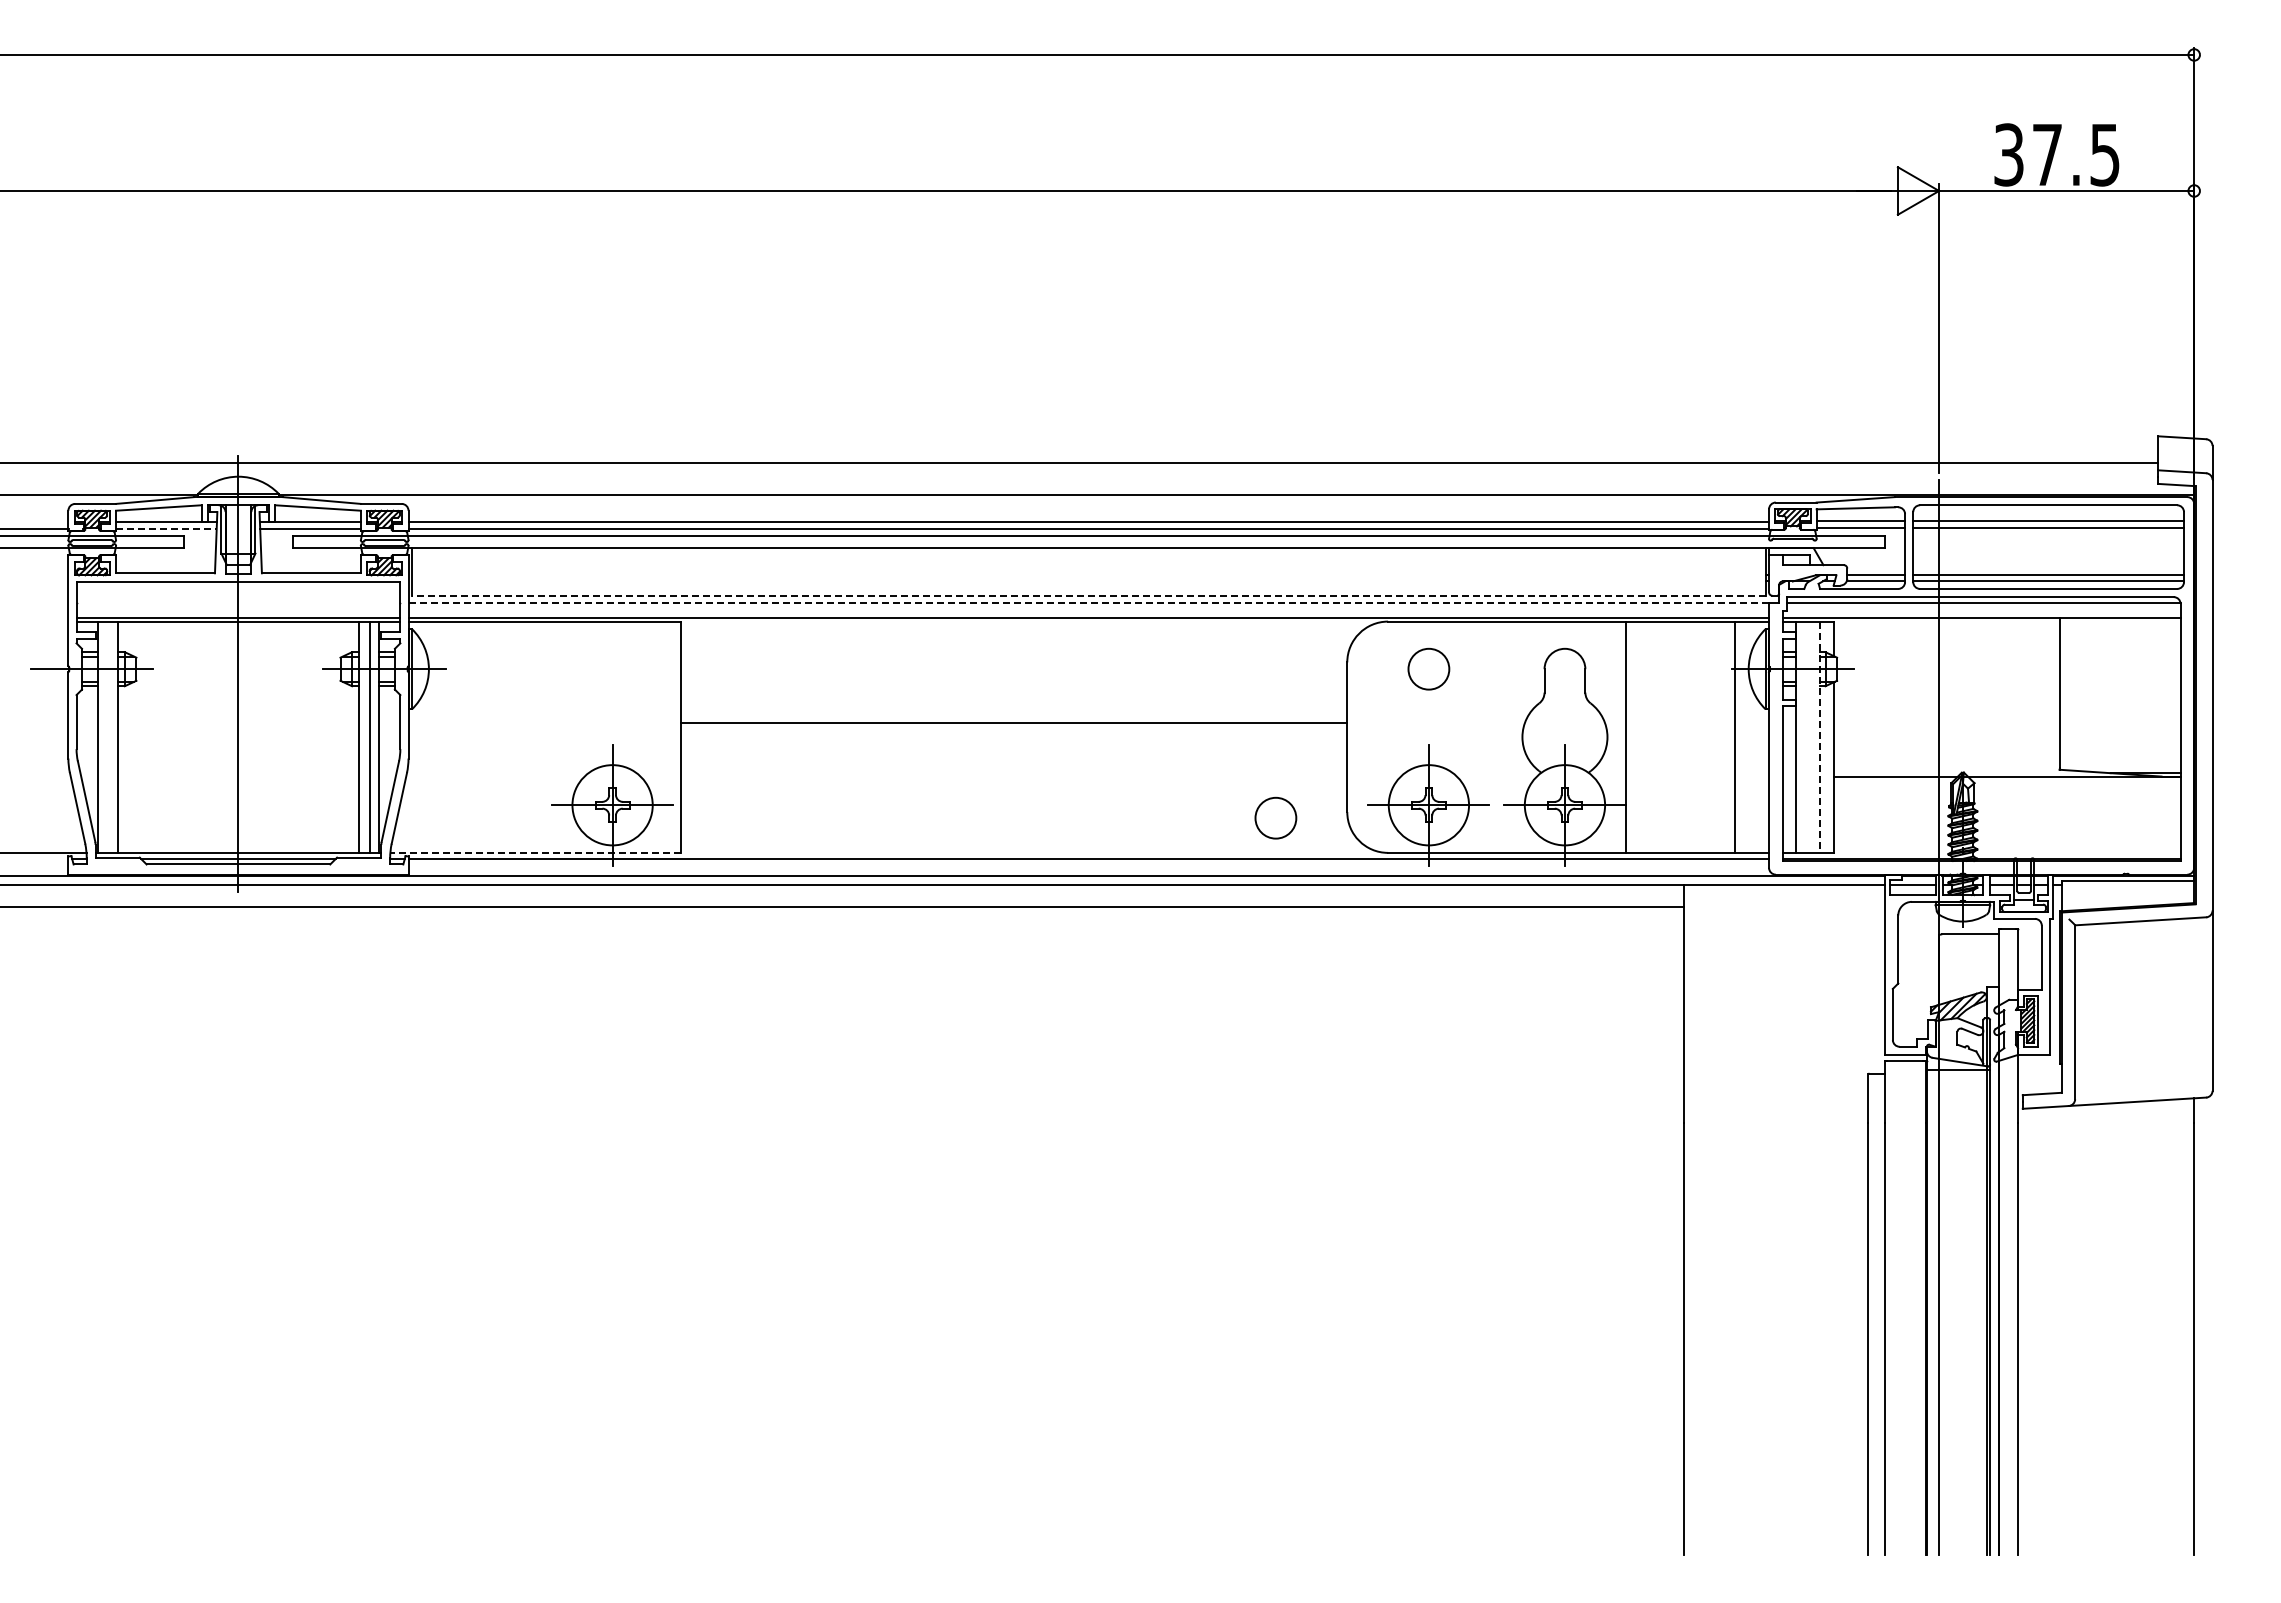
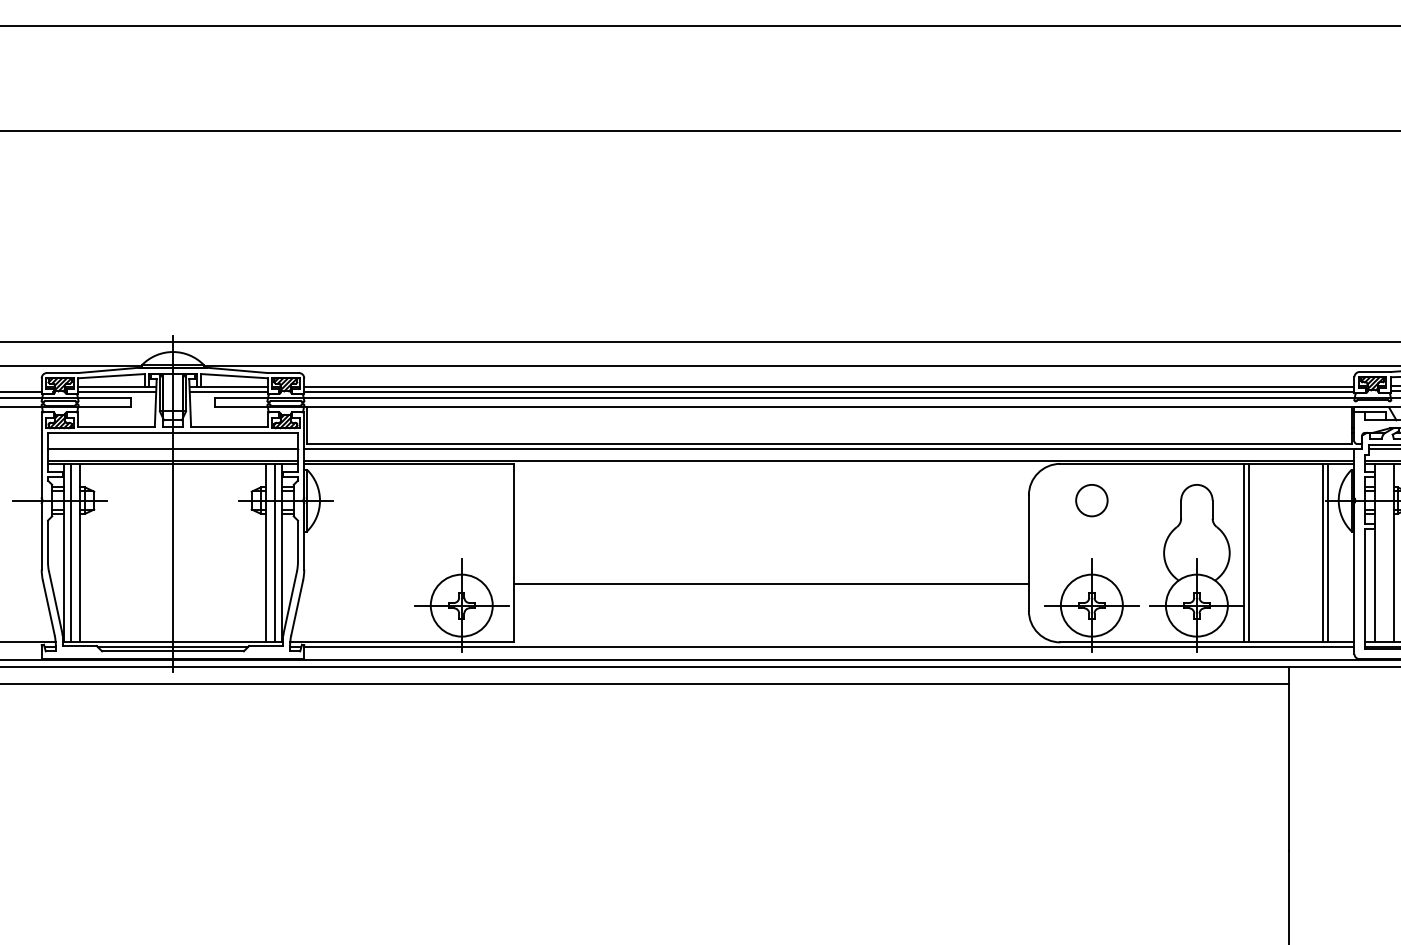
line: (166, 529) -> (117, 392), dashed -> solid
line: (1088, 595) -> (829, 443), dashed -> solid
line: (238, 602) -> (173, 449), added
line: (1090, 602) -> (830, 449), dashed -> solid
line: (1013, 722) -> (771, 583), moved
line: (106, 736) -> (71, 552), added
line: (1632, 736) -> (1249, 552), added
line: (1728, 736) -> (1323, 552), added
line: (1820, 737) -> (1394, 553), dashed -> solid
circle: (1275, 817) -> (973, 615), removed
line: (534, 852) -> (401, 642), dashed -> solid

